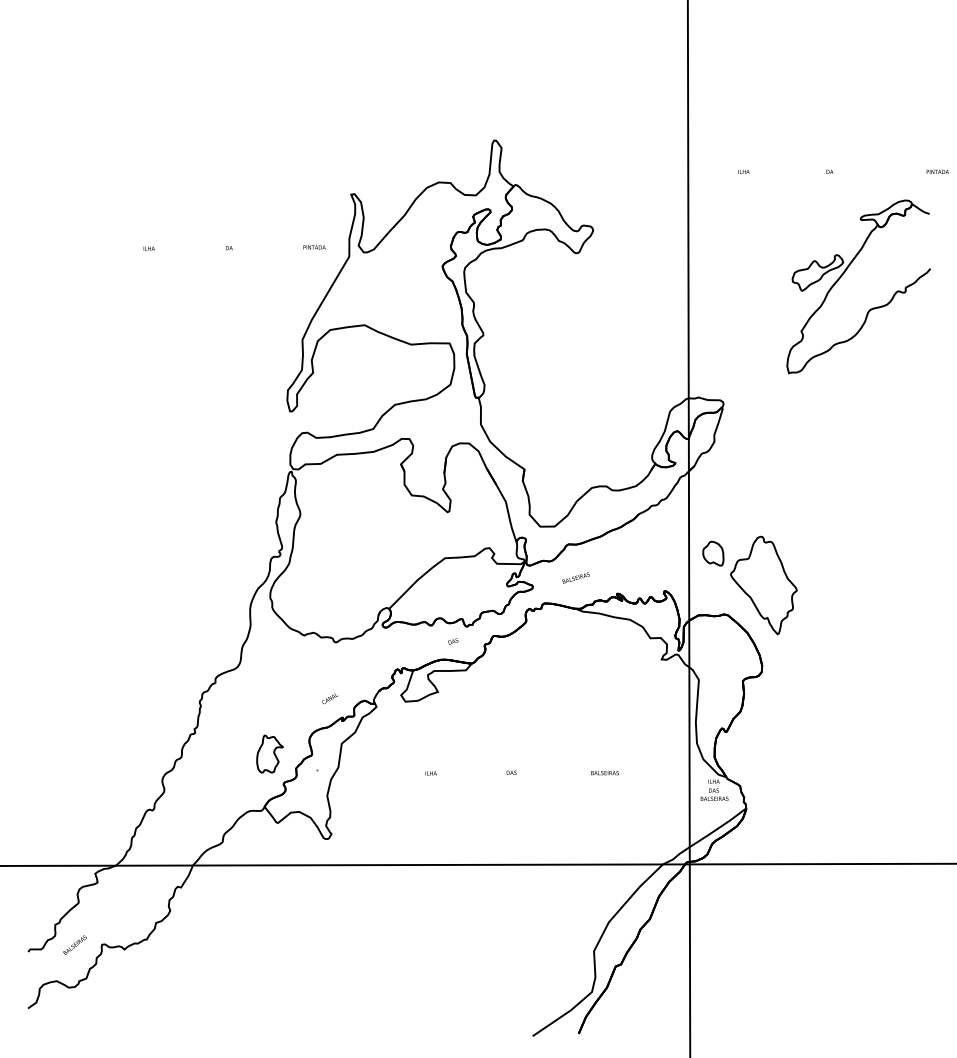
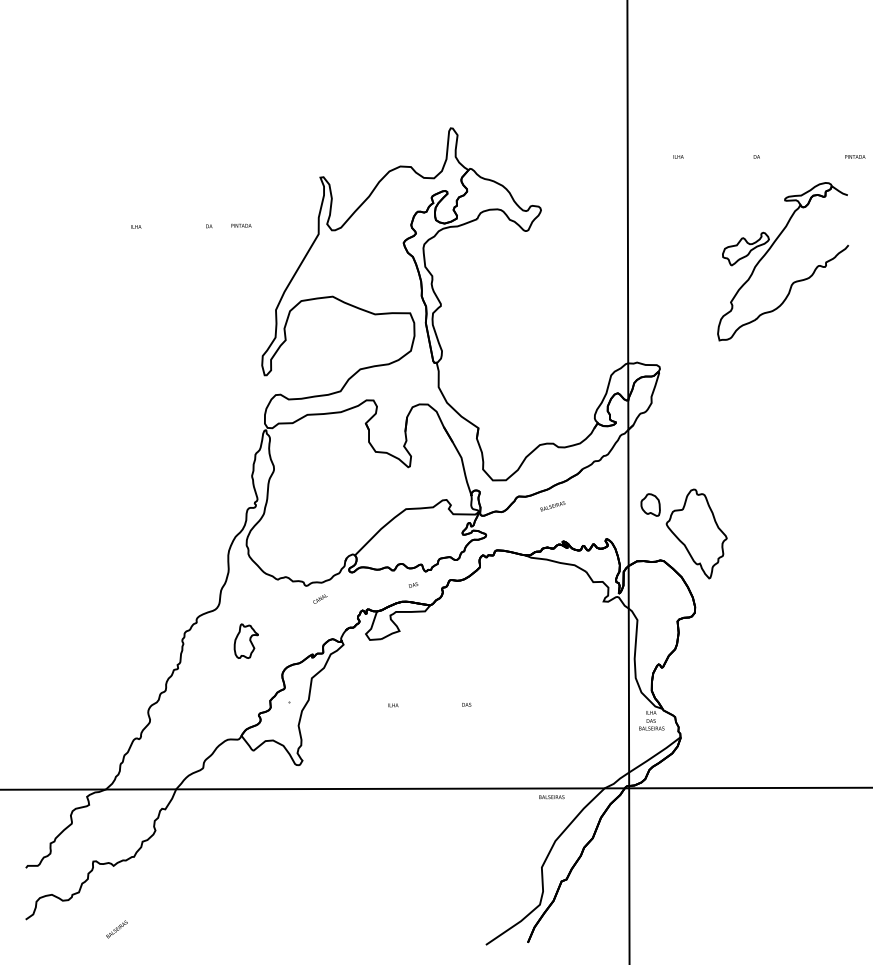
text: (314, 247) -> (241, 225), moved
text: (575, 577) -> (552, 505), moved
text: (330, 698) -> (320, 598), moved
part: (269, 753) -> (245, 640), moved
text: (604, 773) -> (551, 797), moved
text: (74, 944) -> (116, 928), moved

